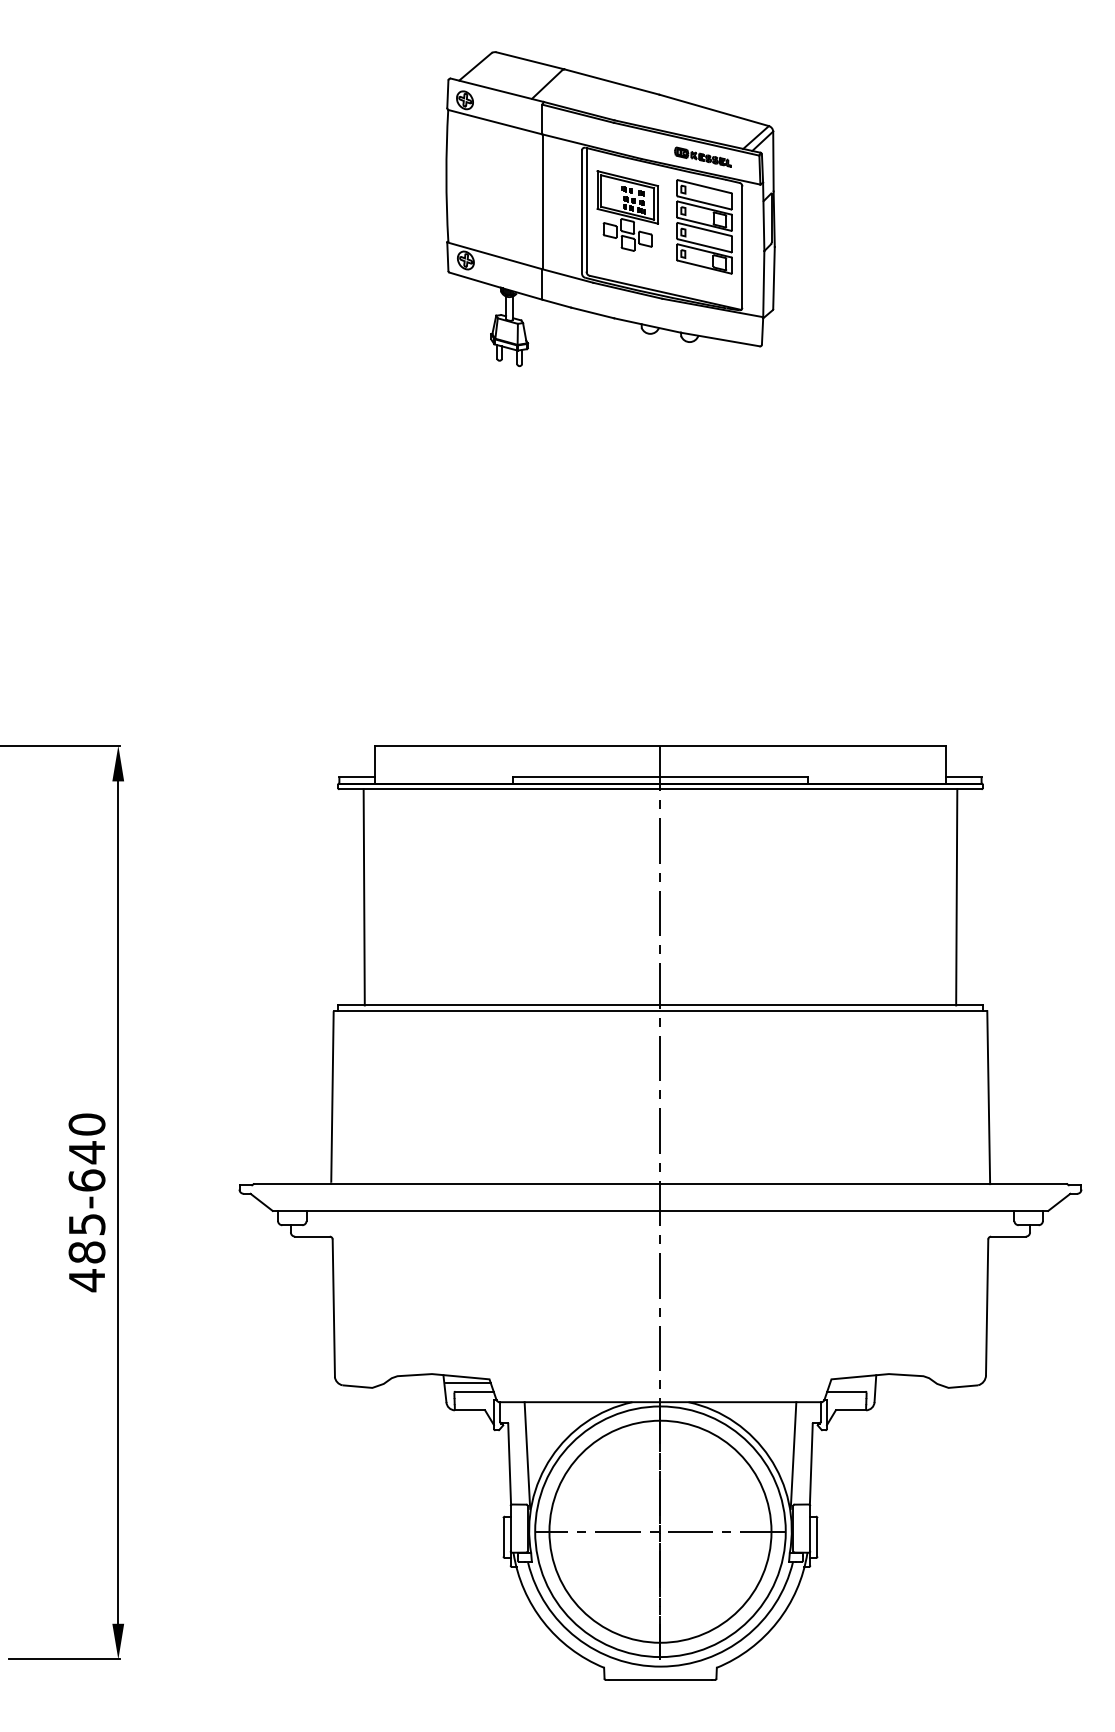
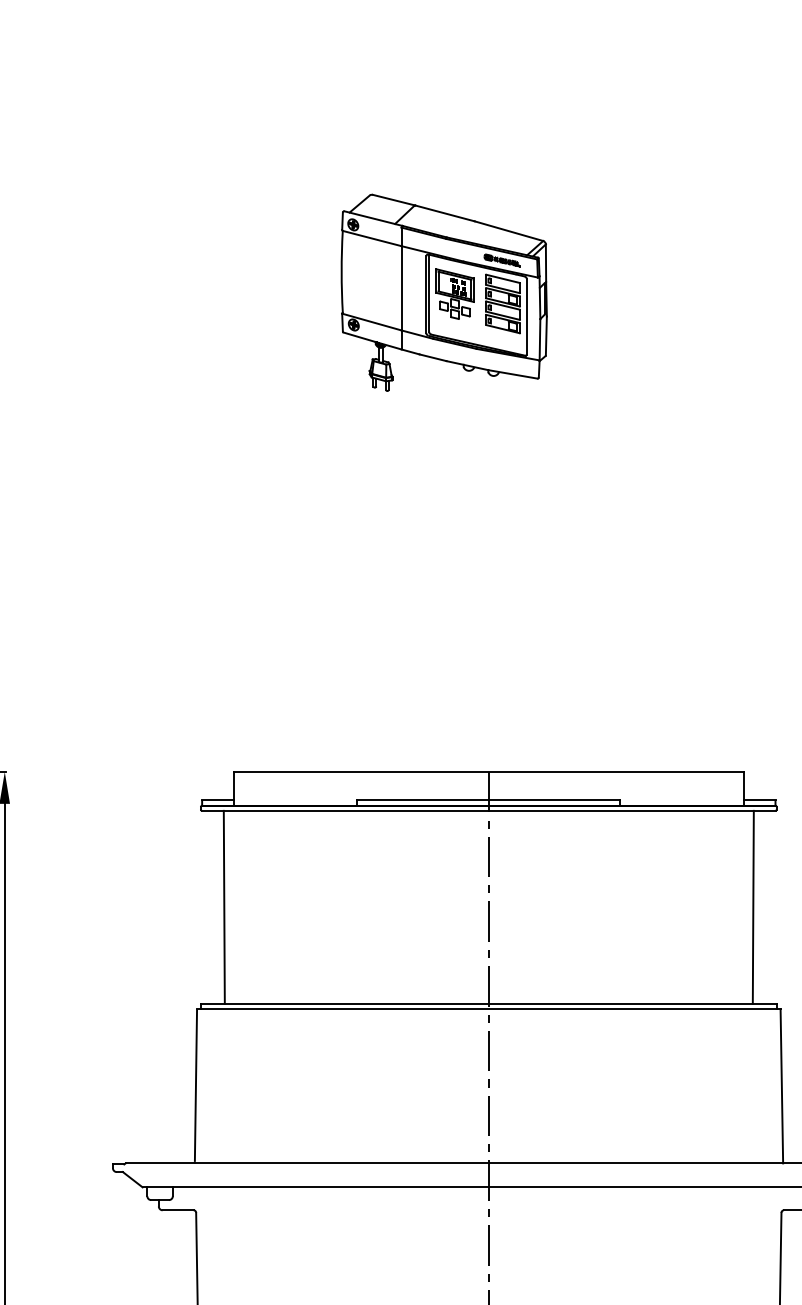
part: (610, 208) -> (444, 292), size x0.7

